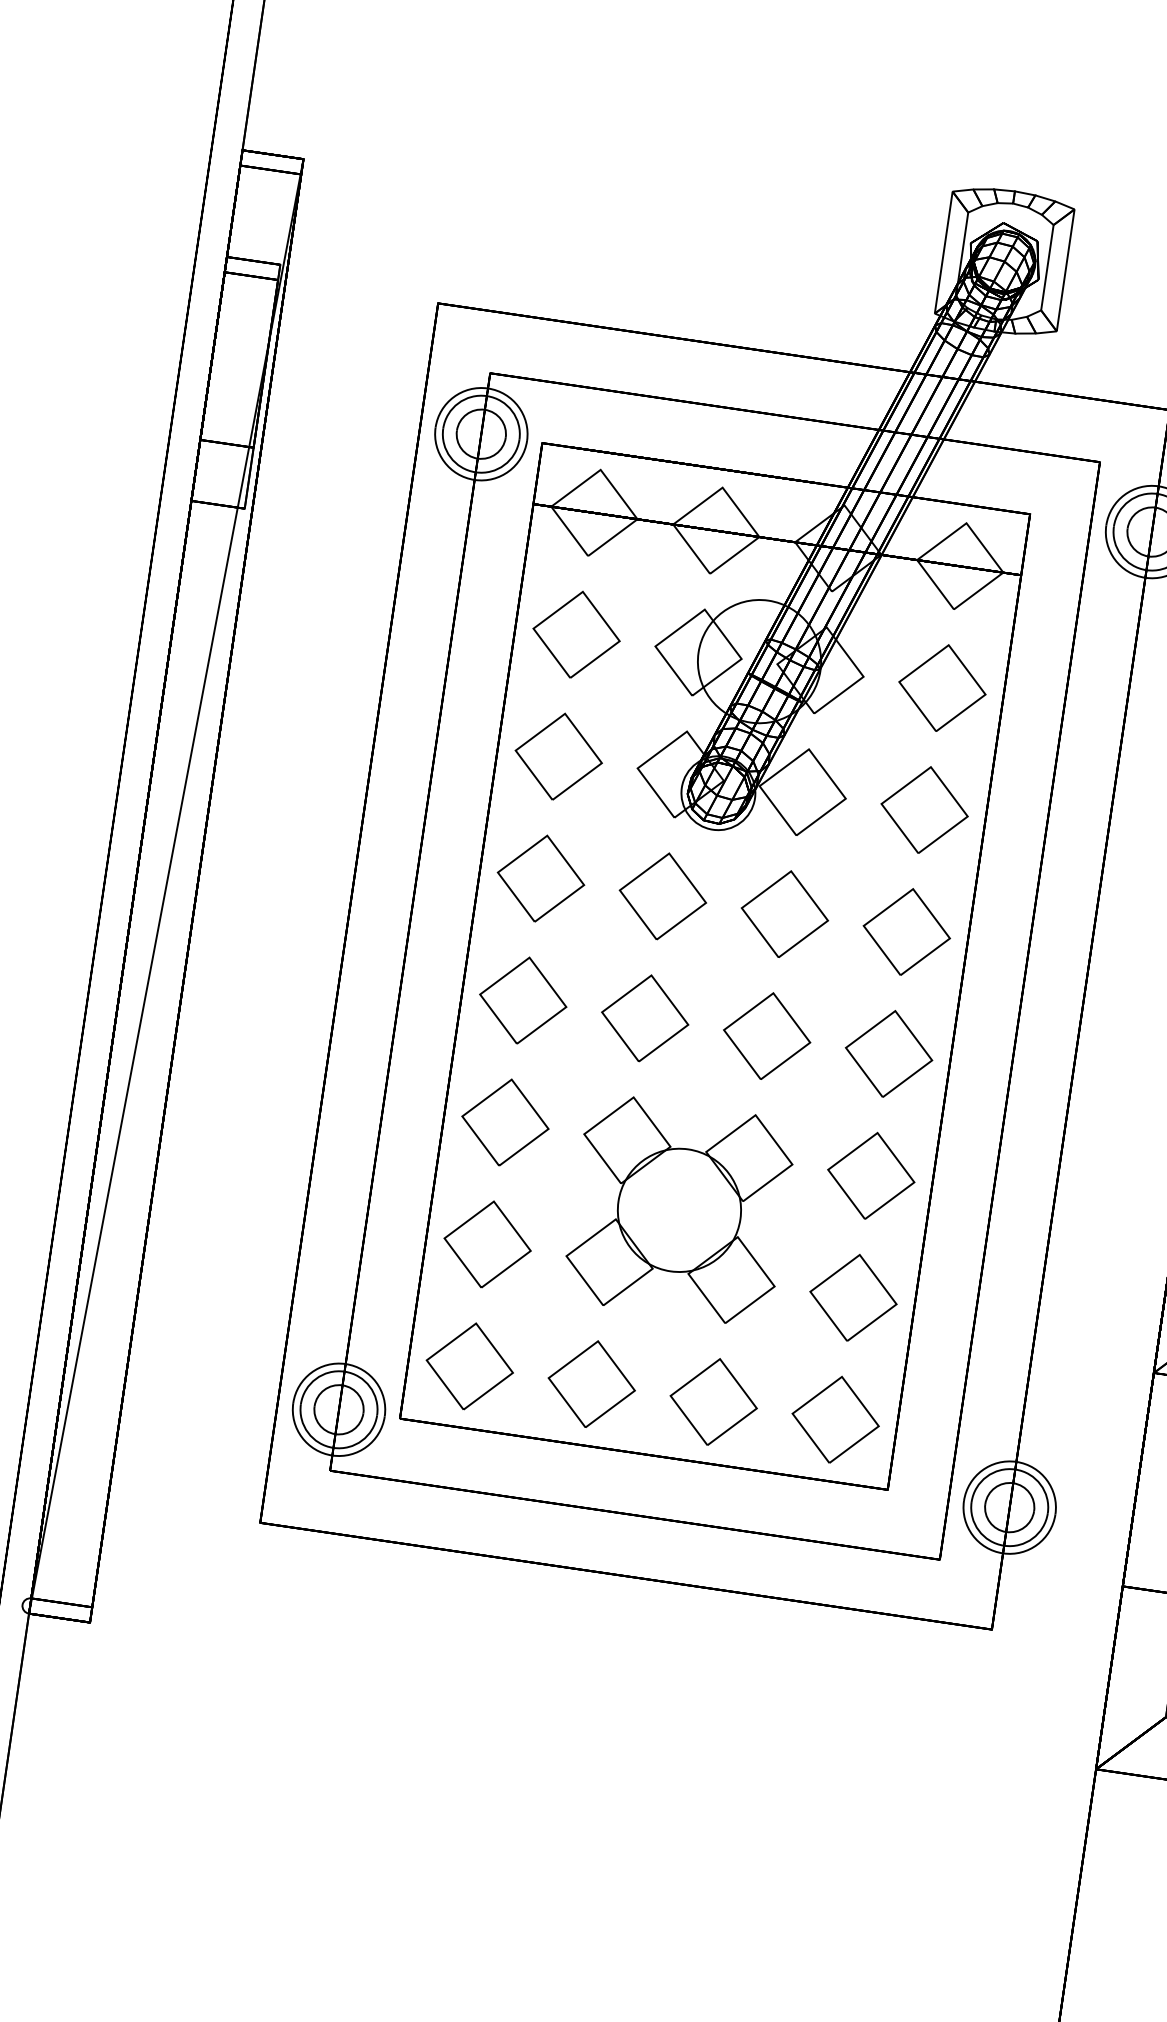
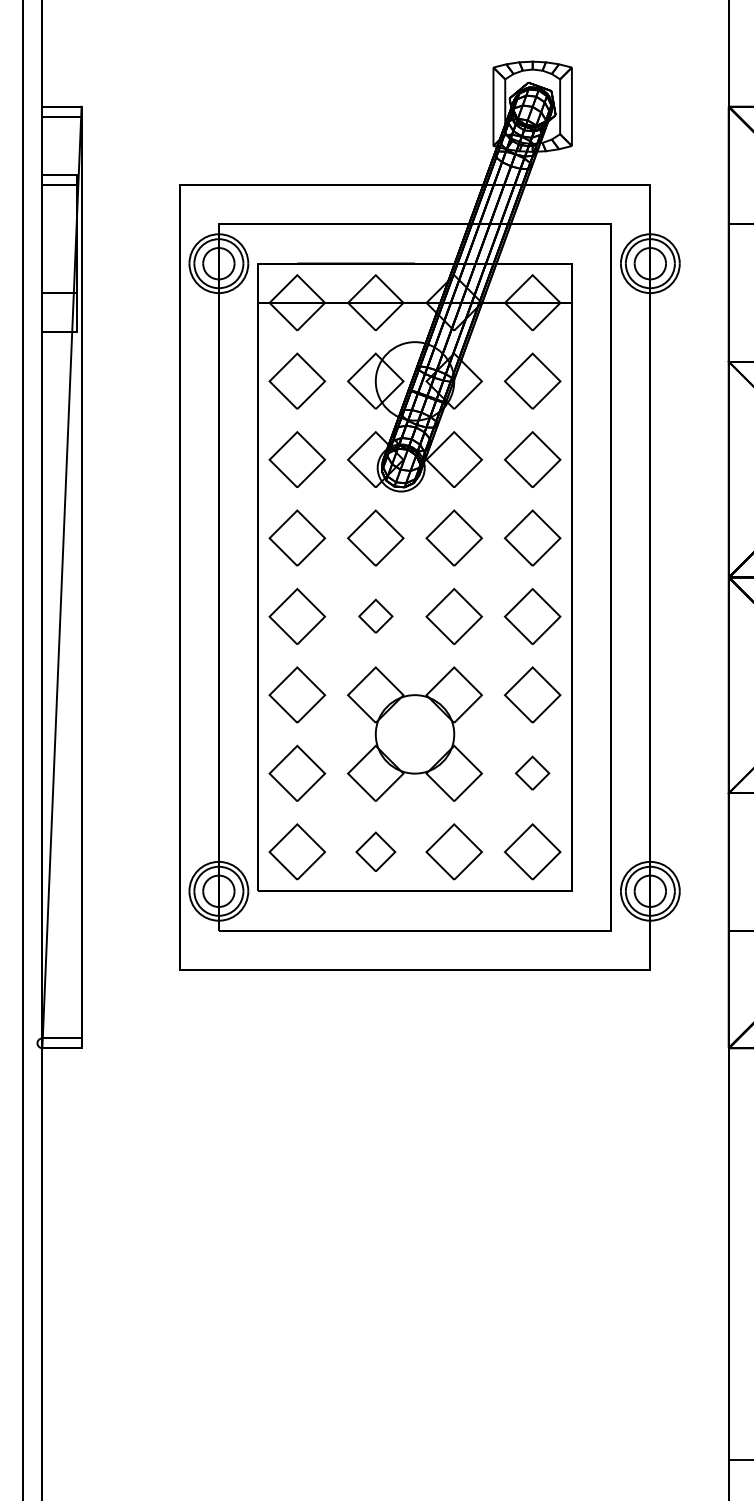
part: (645, 1016) -> (375, 615), size x0.6
part: (853, 1296) -> (532, 772), size x0.6
part: (591, 1383) -> (375, 851), size x0.7

